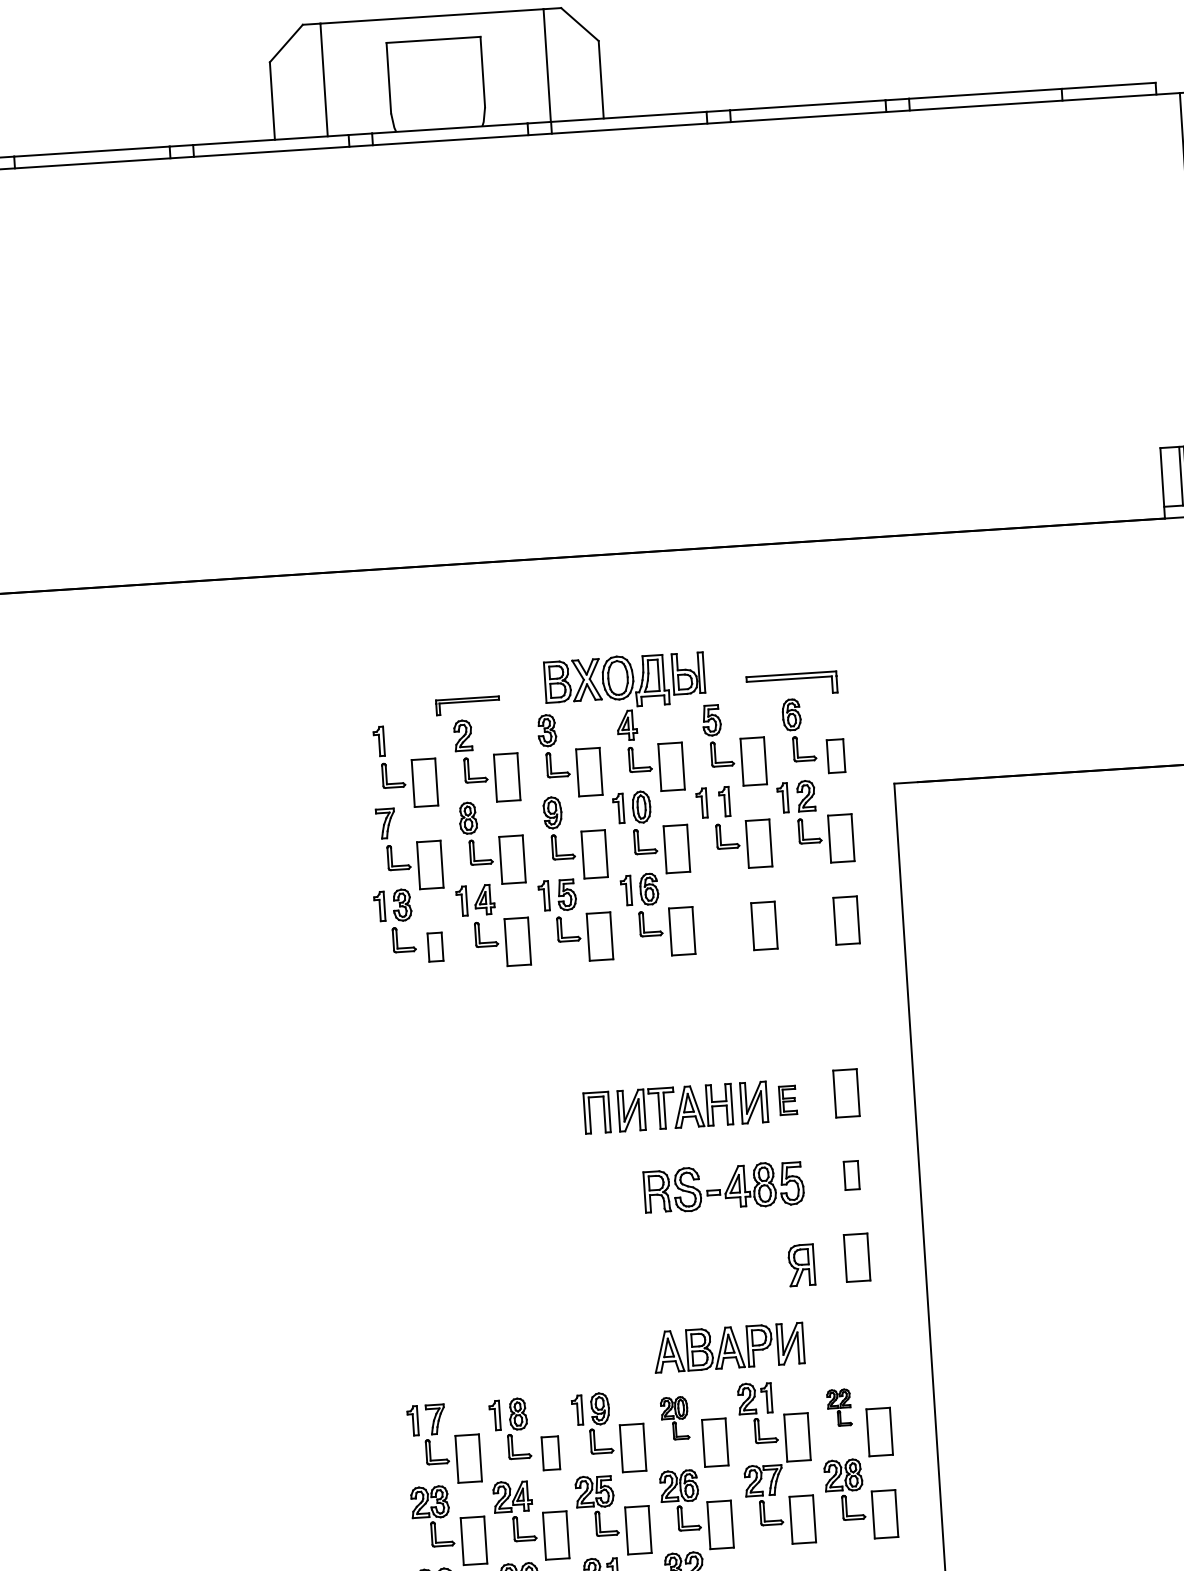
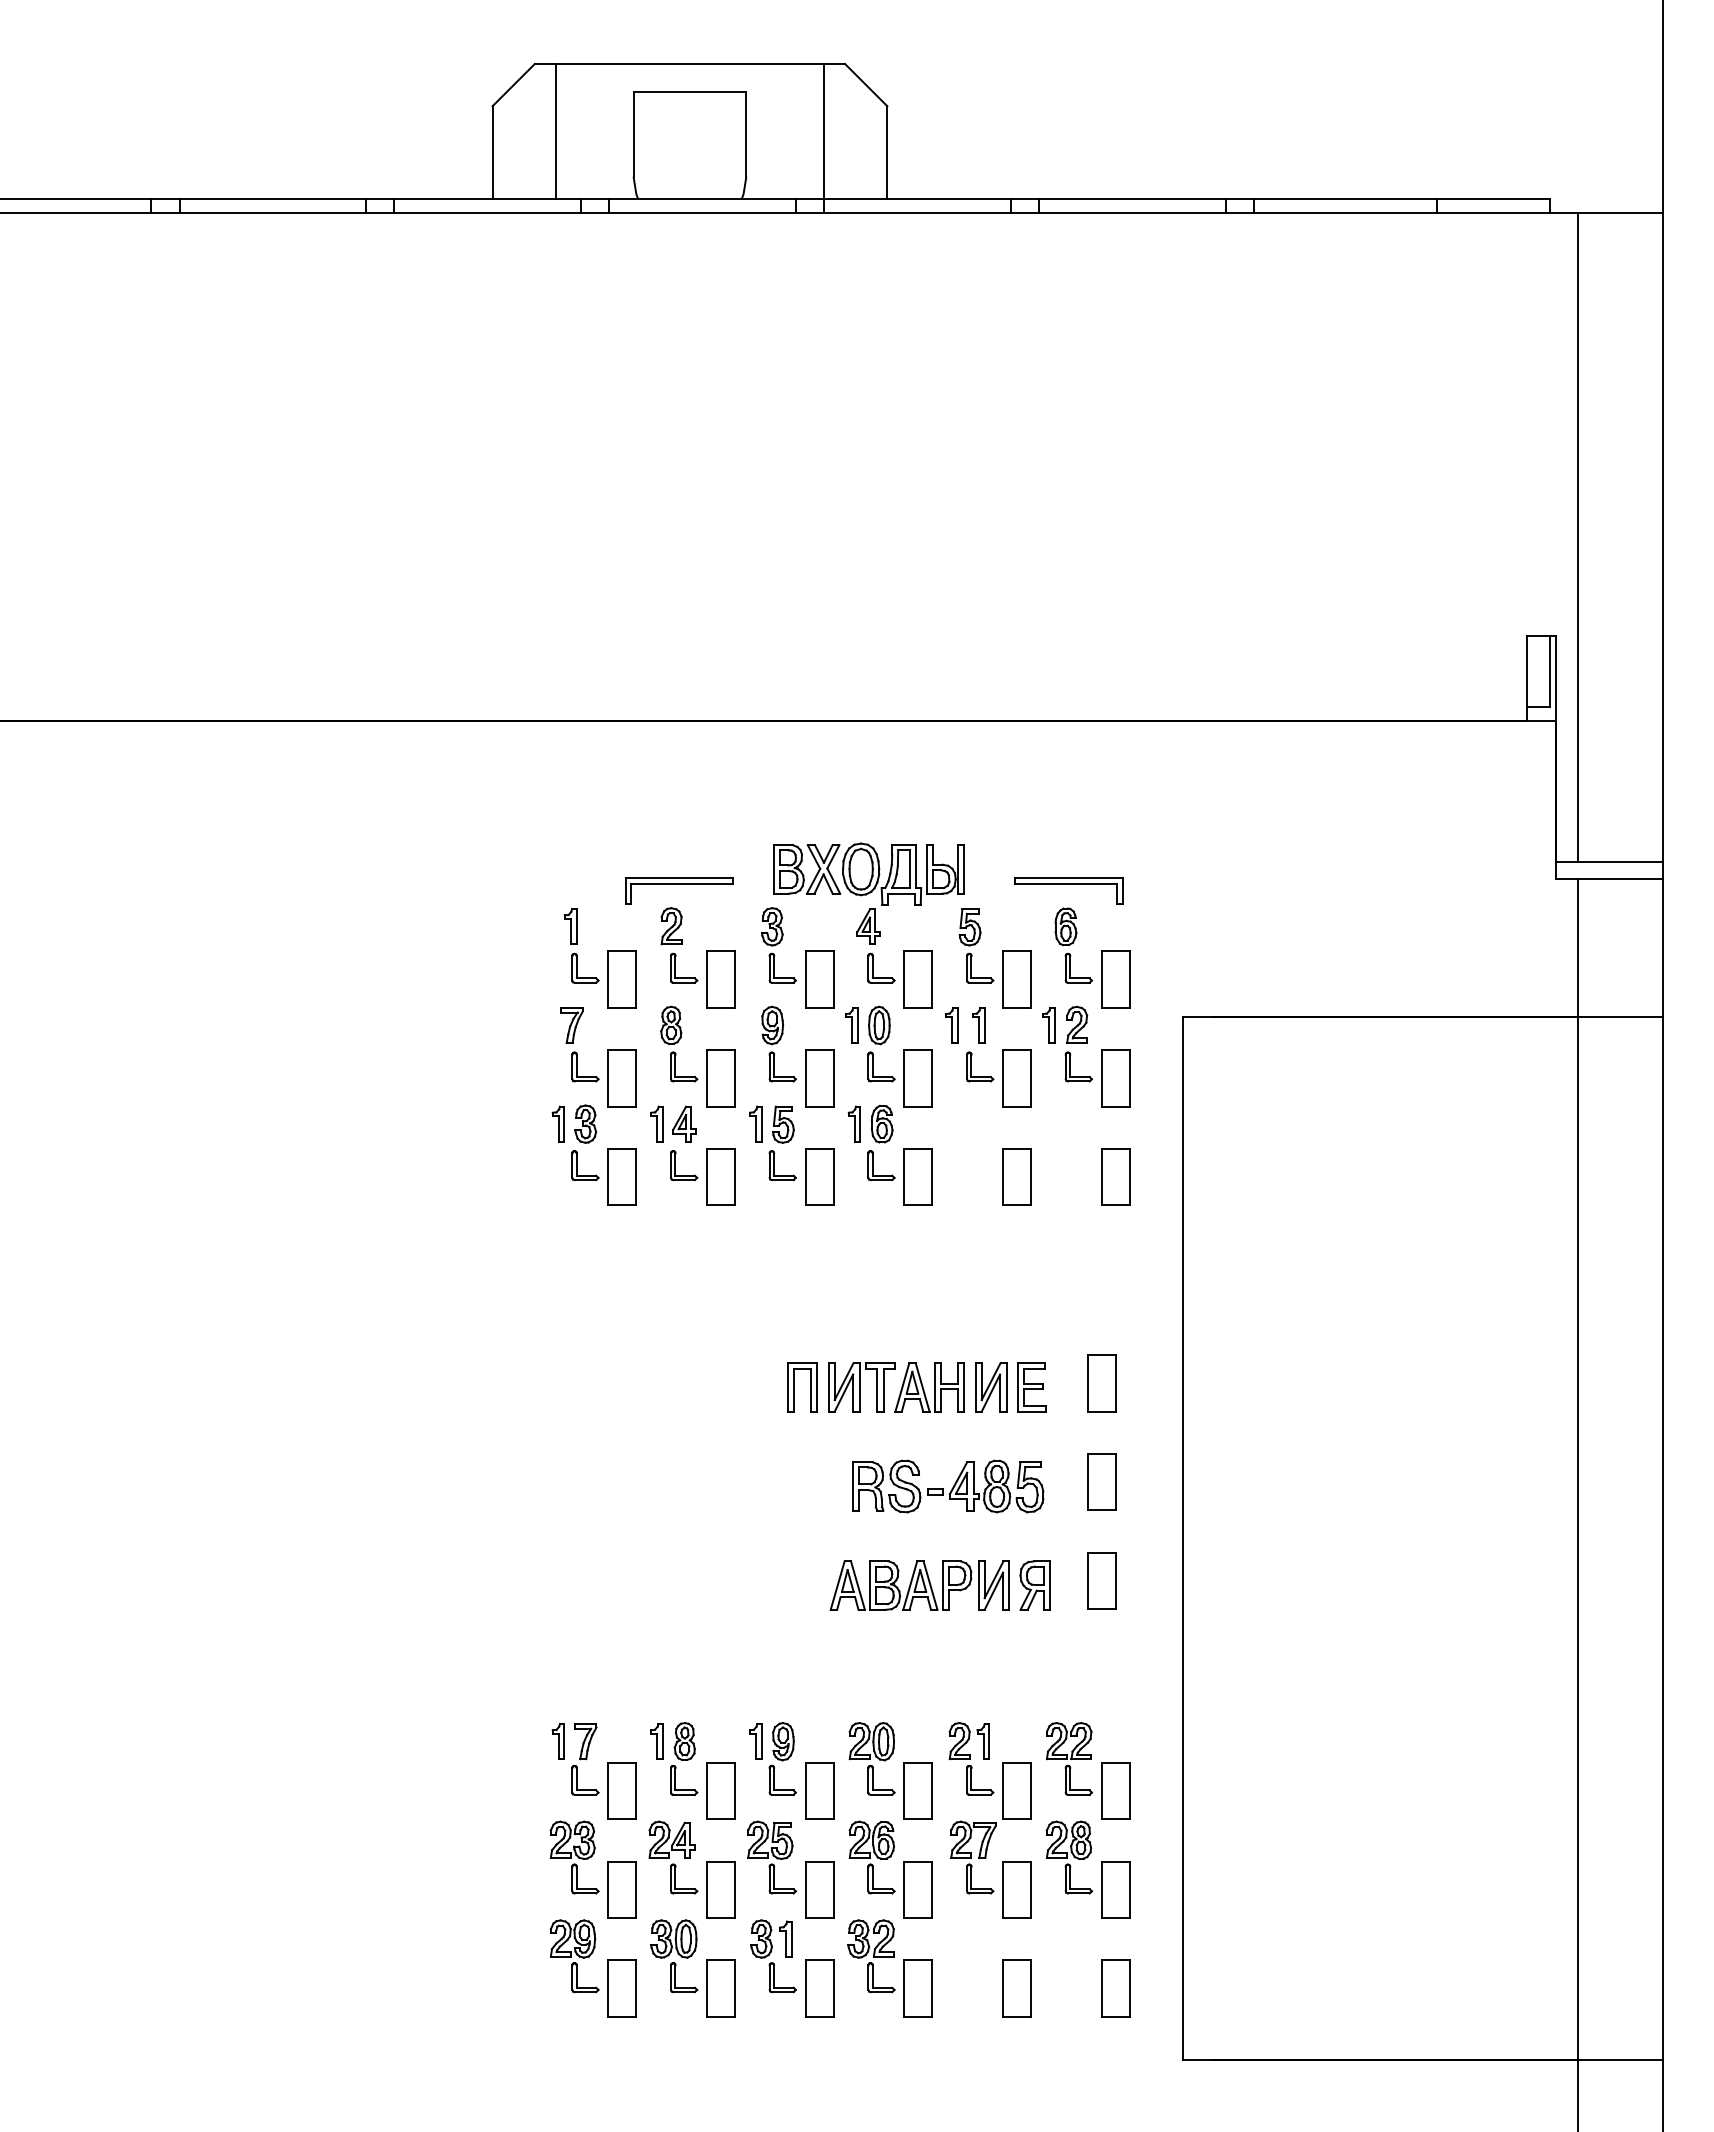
part: (467, 705) -> (679, 890), size x1.43
part: (835, 756) -> (1115, 979), size x1.43
part: (434, 946) -> (621, 1176), size x1.67
part: (787, 1100) -> (1031, 1387), size x1.43
part: (851, 1175) -> (1101, 1481), size x1.67
part: (728, 1347) -> (919, 1585), moved
part: (839, 1407) -> (1069, 1758), size x1.67
part: (674, 1418) -> (871, 1758), size x1.43
part: (550, 1452) -> (720, 1790), size x1.43

